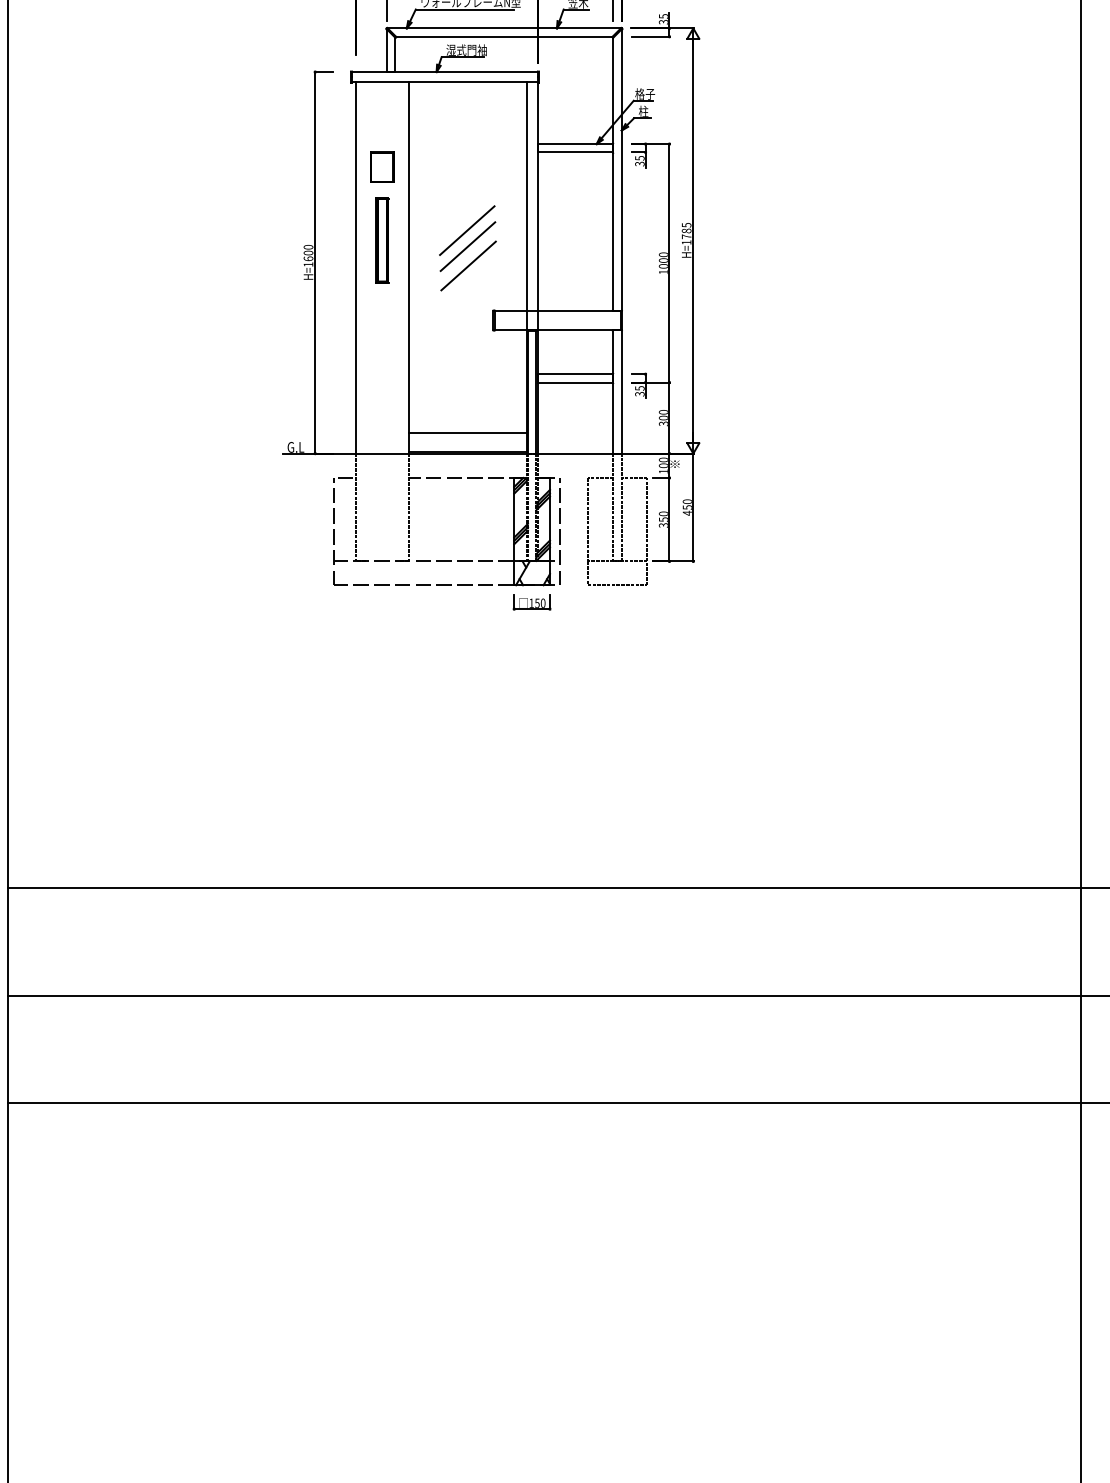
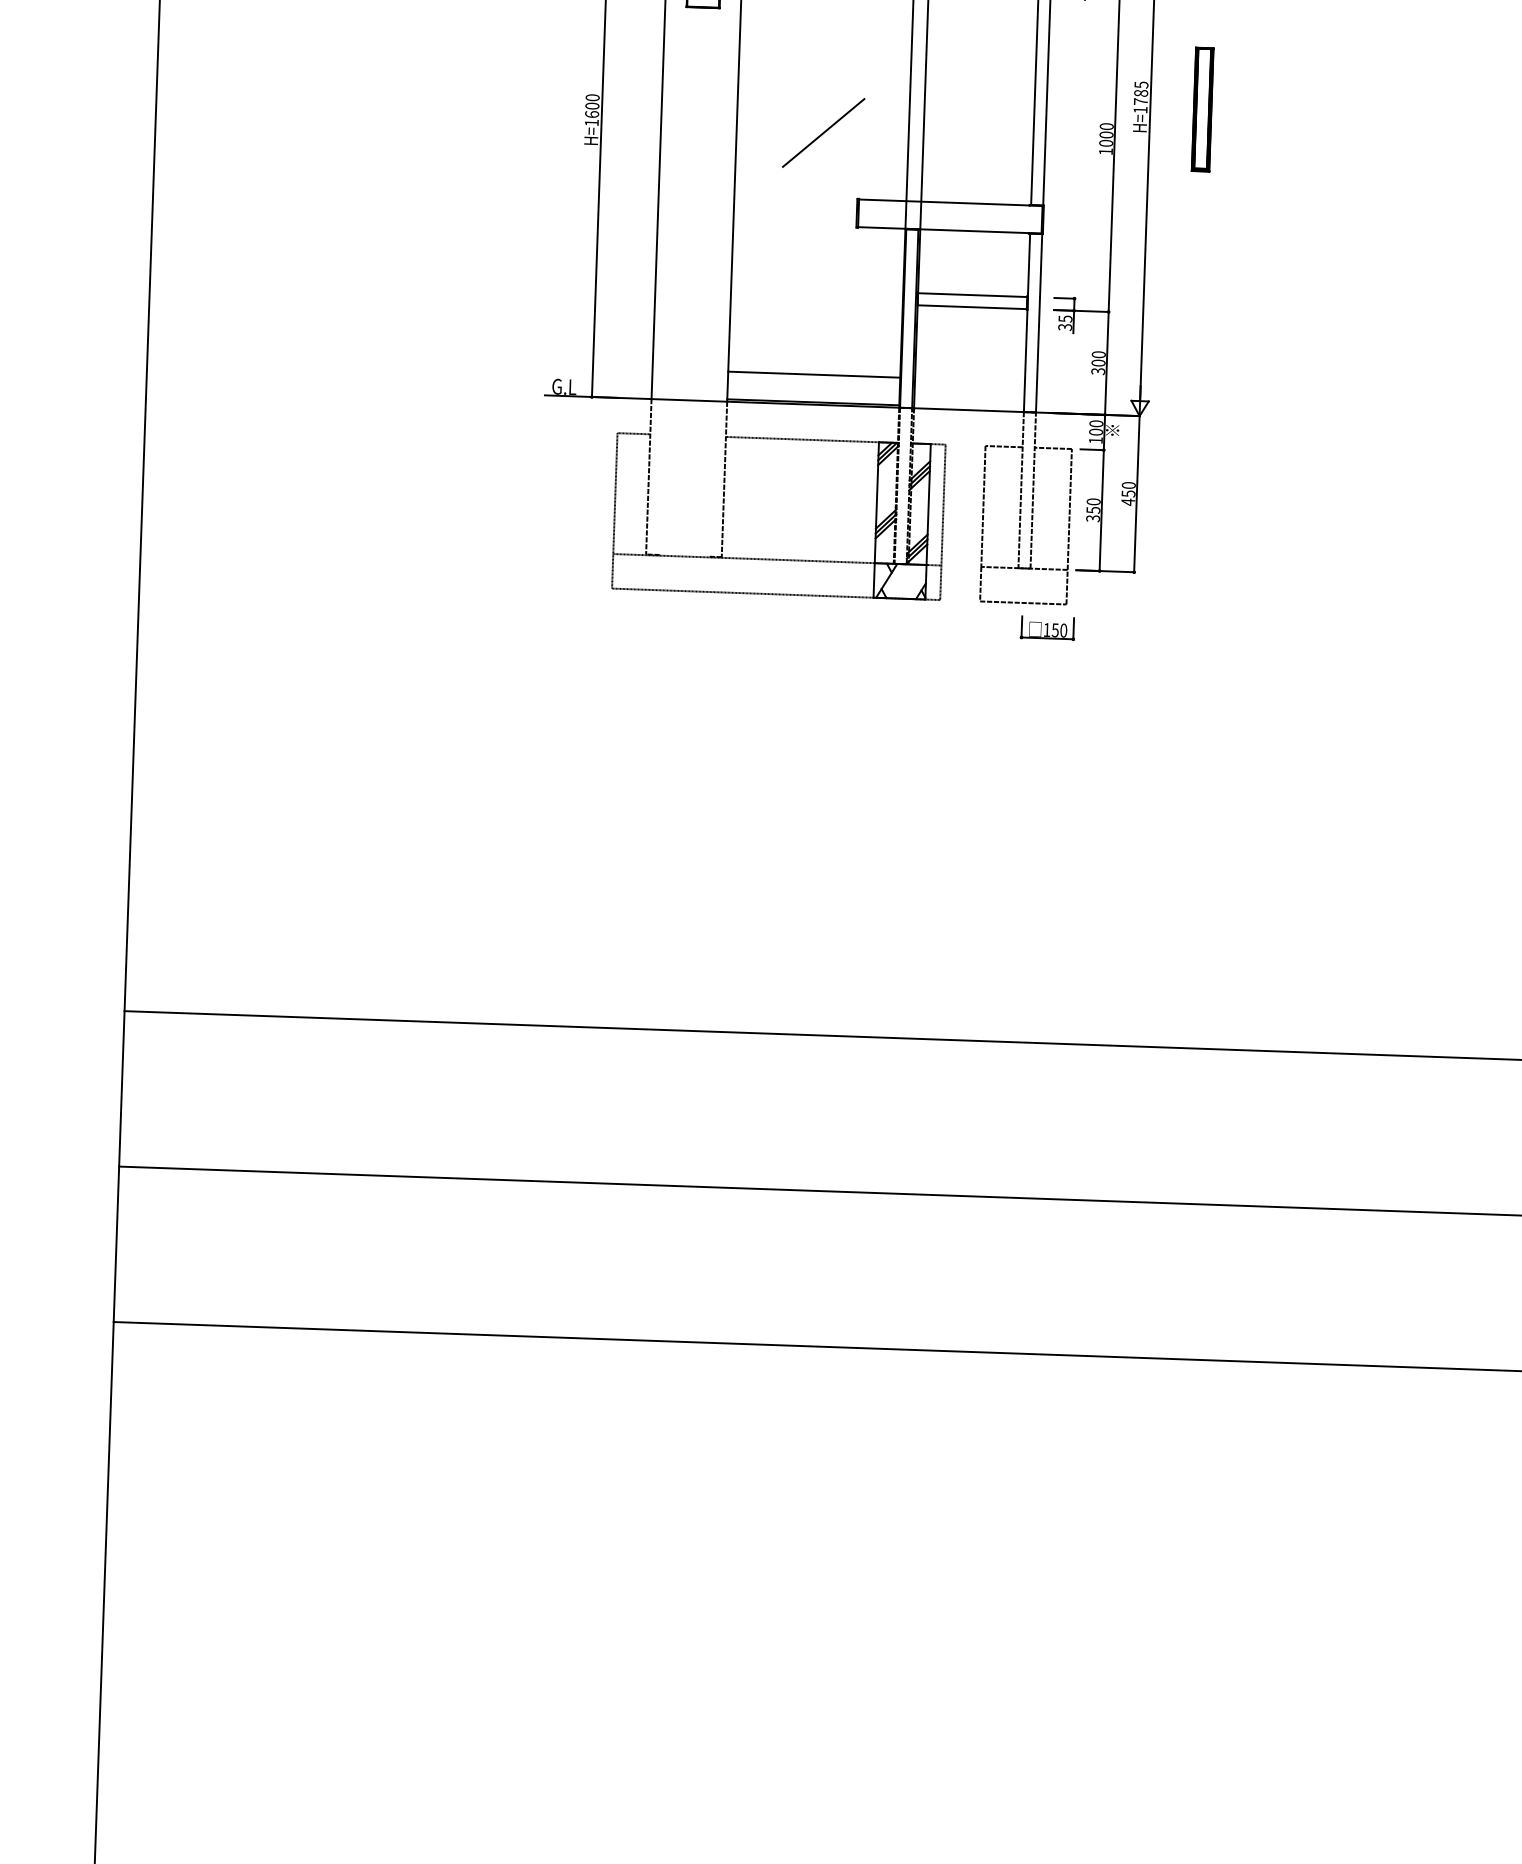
line: (467, 230) -> (823, 81), removed
part: (382, 240) -> (1202, 109), moved
line: (467, 246) -> (823, 104), removed
part: (531, 602) -> (1046, 628), moved

